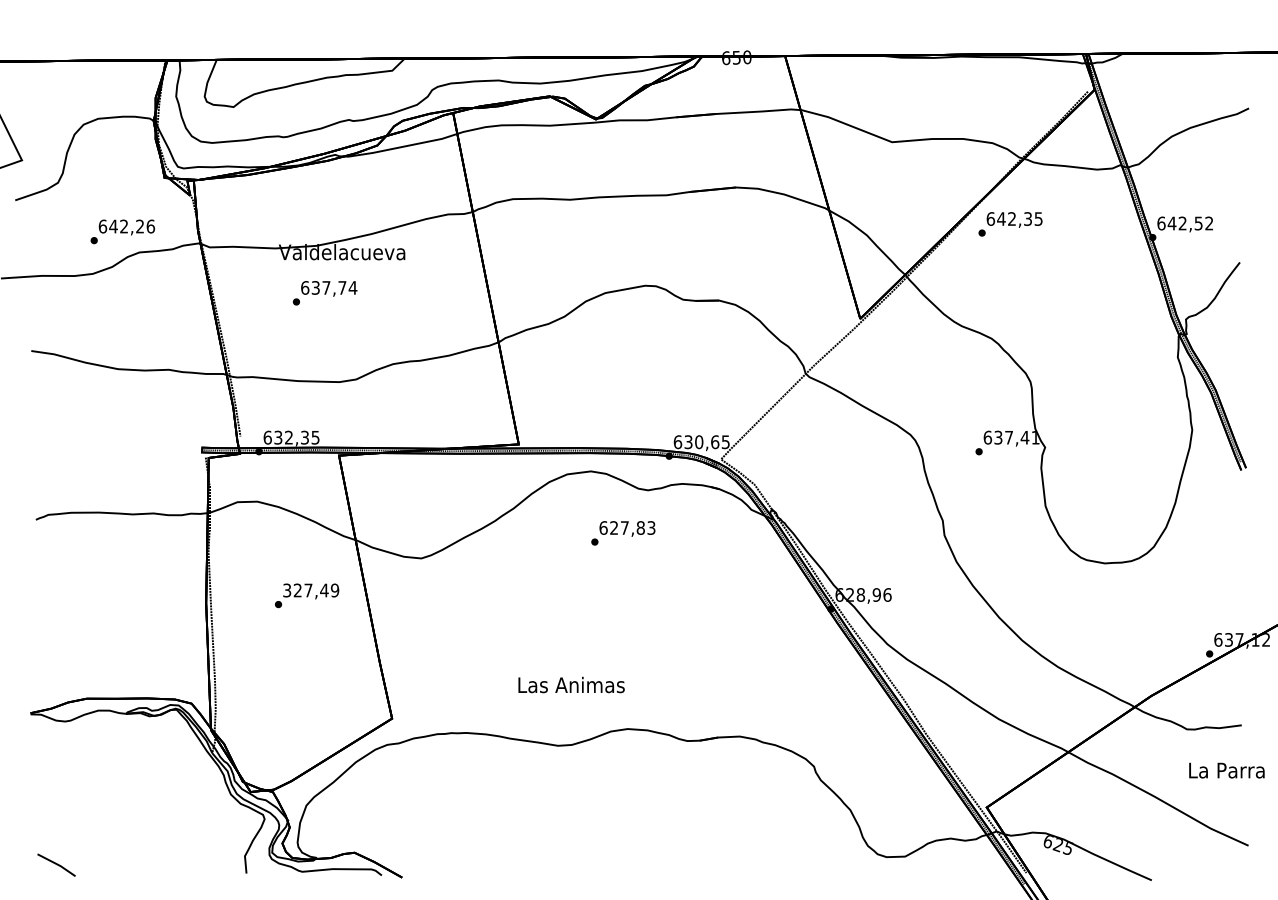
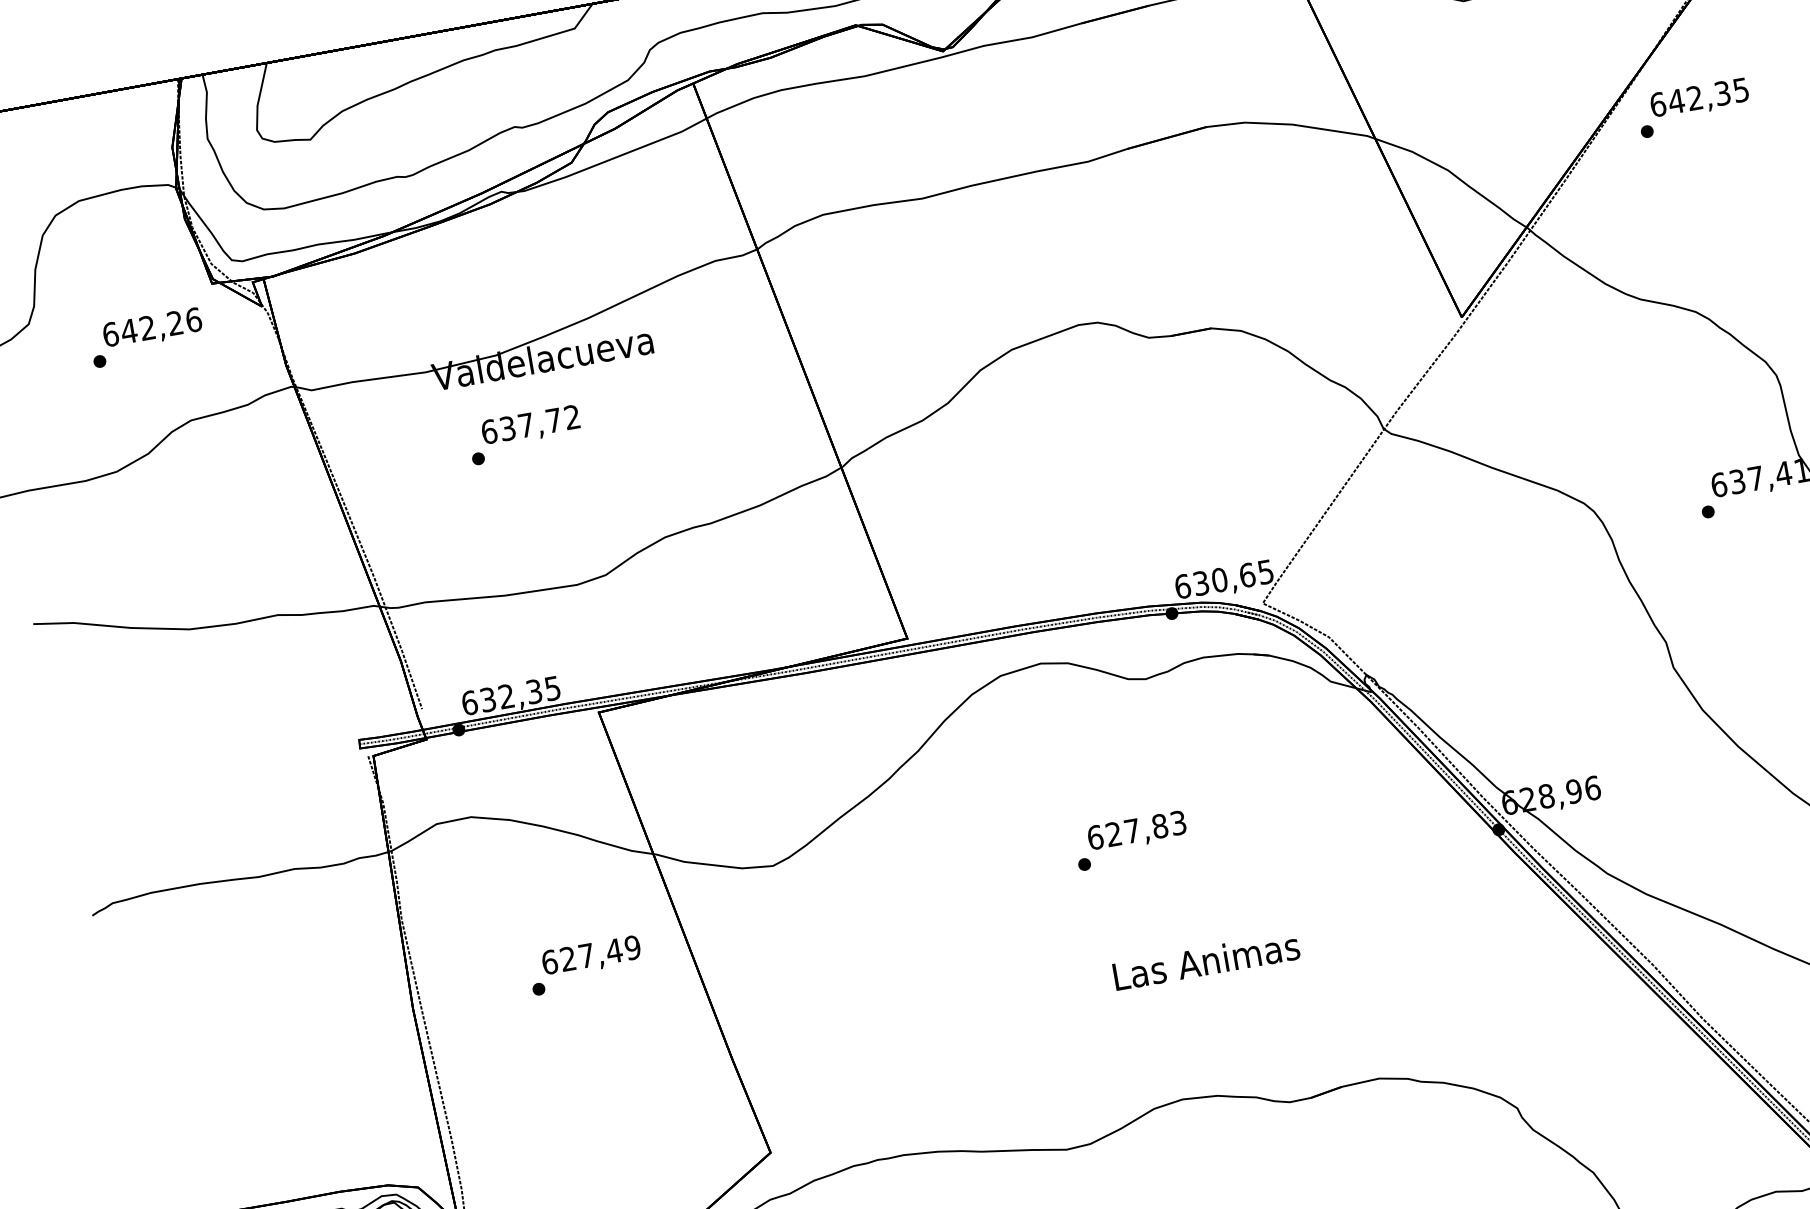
text: (122, 231) -> (146, 337), moved
text: (352, 287) -> (571, 416), 637,74 -> 637,72
text: (623, 533) -> (1131, 840), moved
text: (287, 590) -> (550, 962), 327,49 -> 627,49
text: (571, 684) -> (1206, 960), moved

